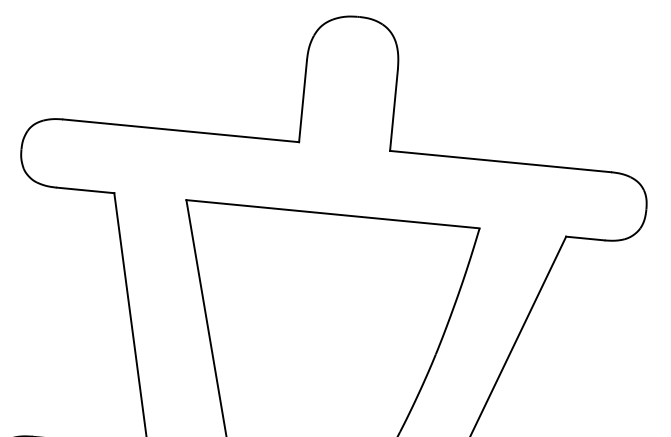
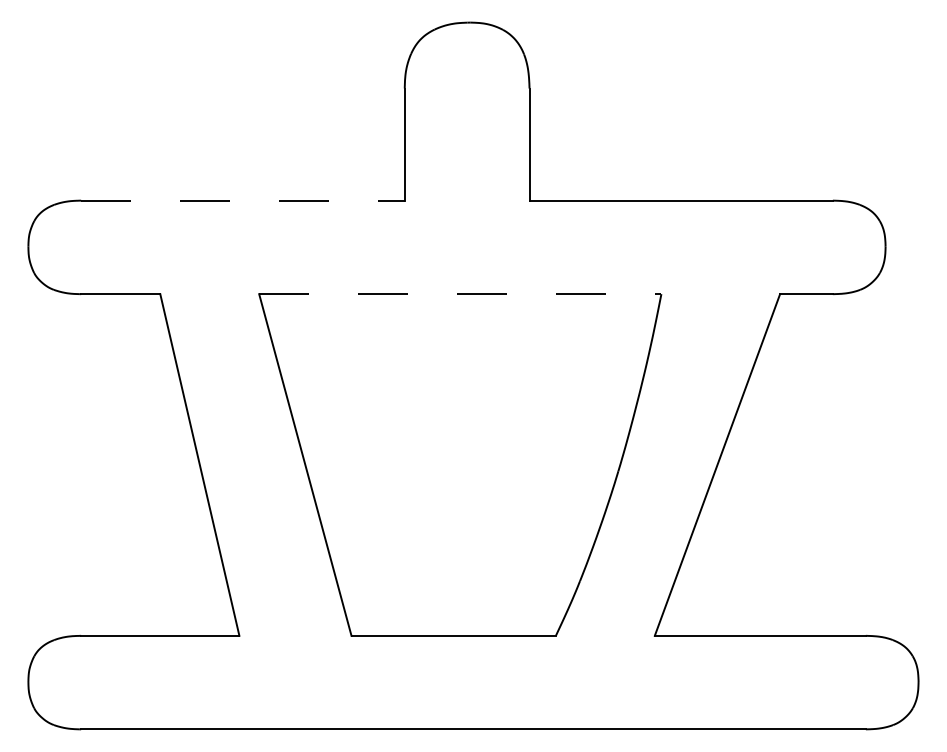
line: (180, 130) -> (242, 200), solid -> dashed
line: (333, 214) -> (460, 294), solid -> dashed

